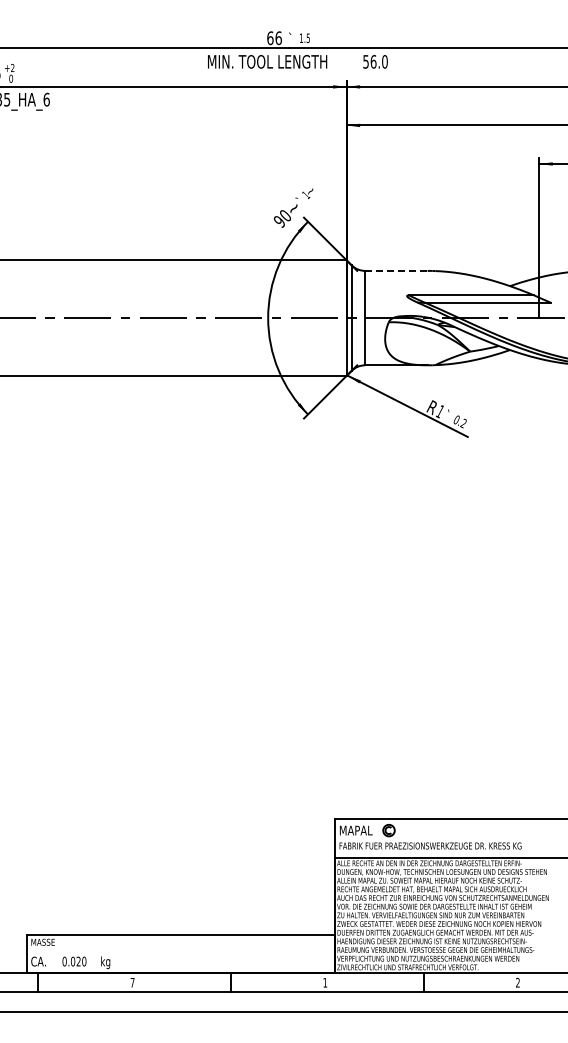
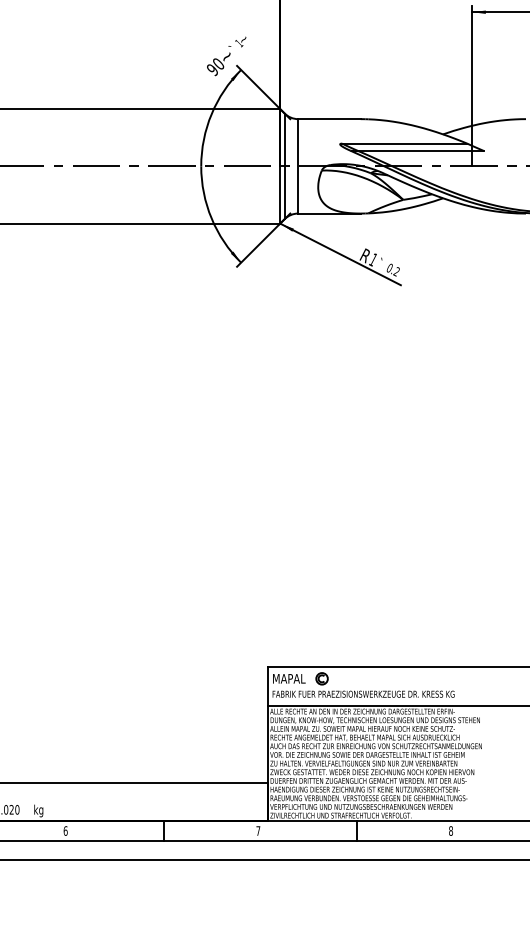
line: (396, 270) -> (329, 118), dashed -> solid
text: (132, 982) -> (65, 830), 7 -> 6
text: (325, 982) -> (258, 830), 1 -> 7
text: (517, 982) -> (450, 830), 2 -> 8

